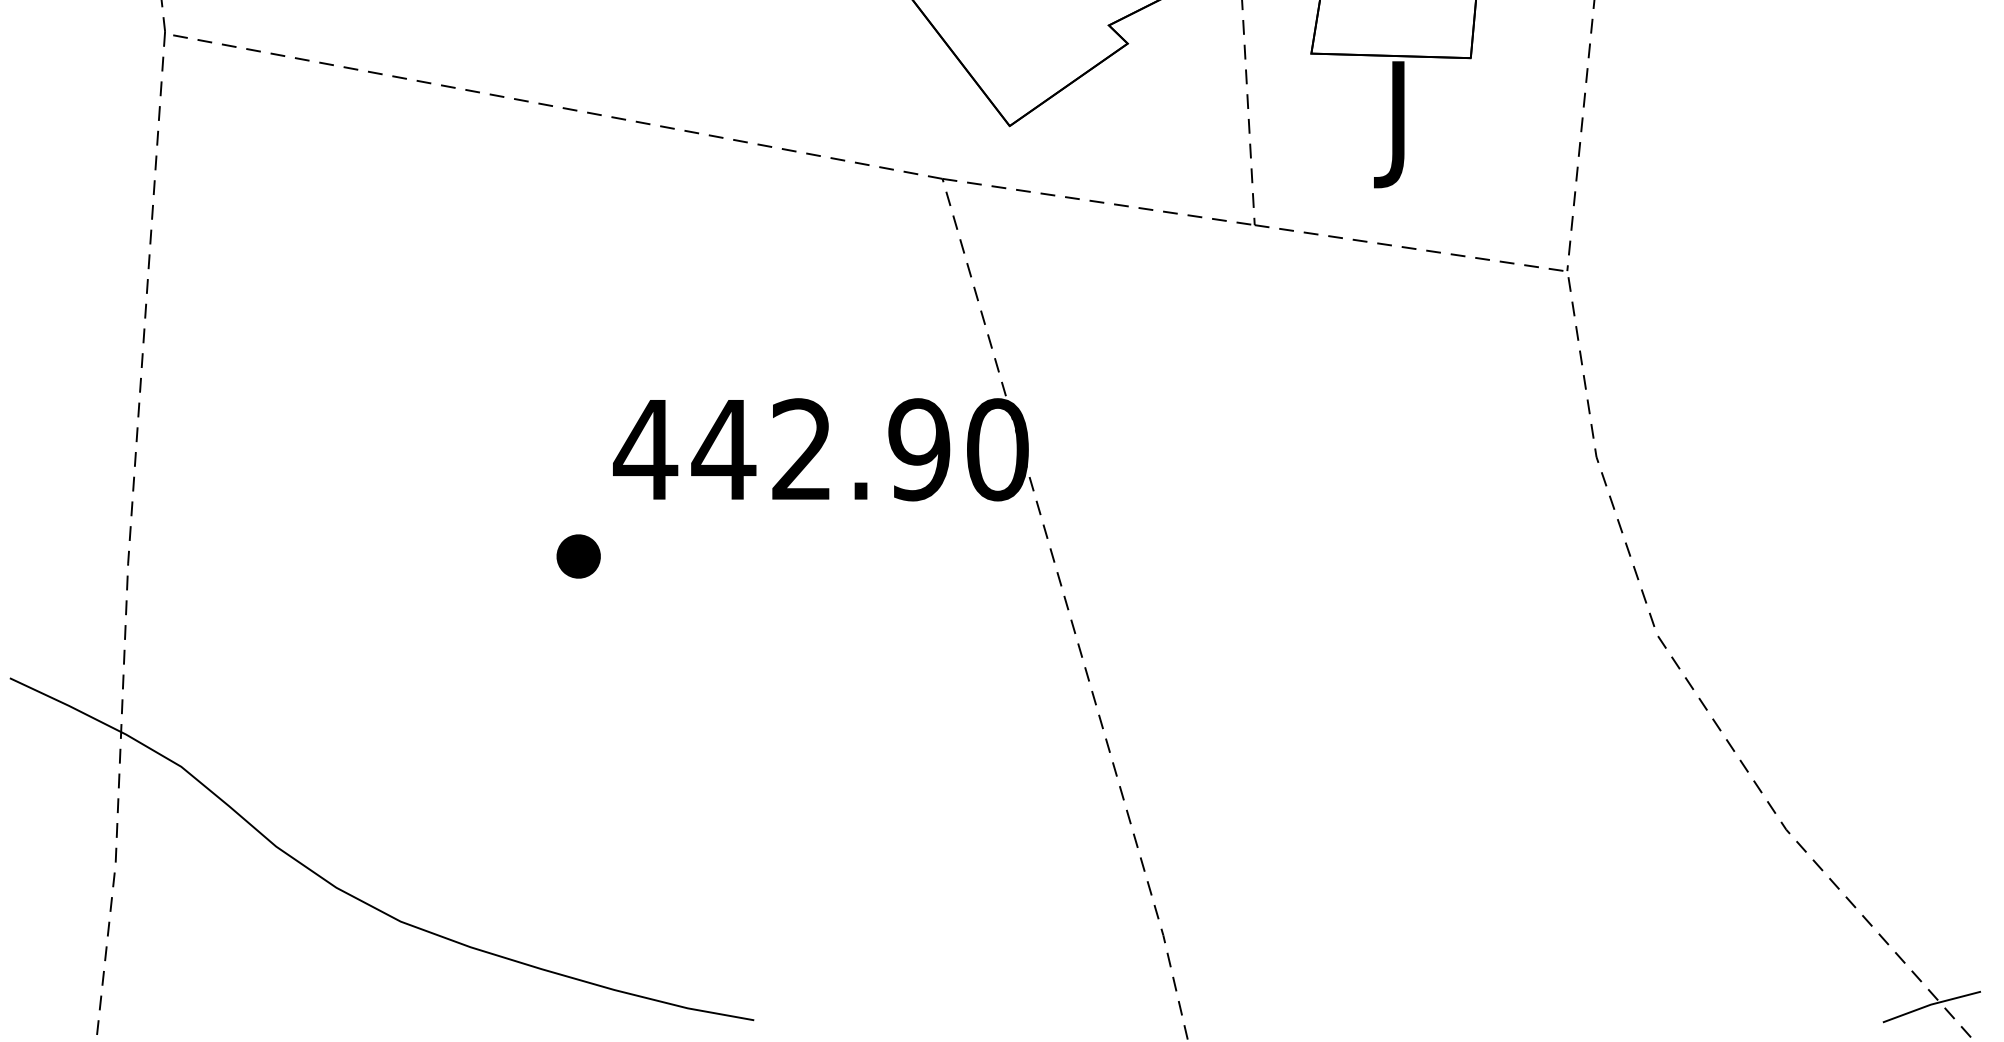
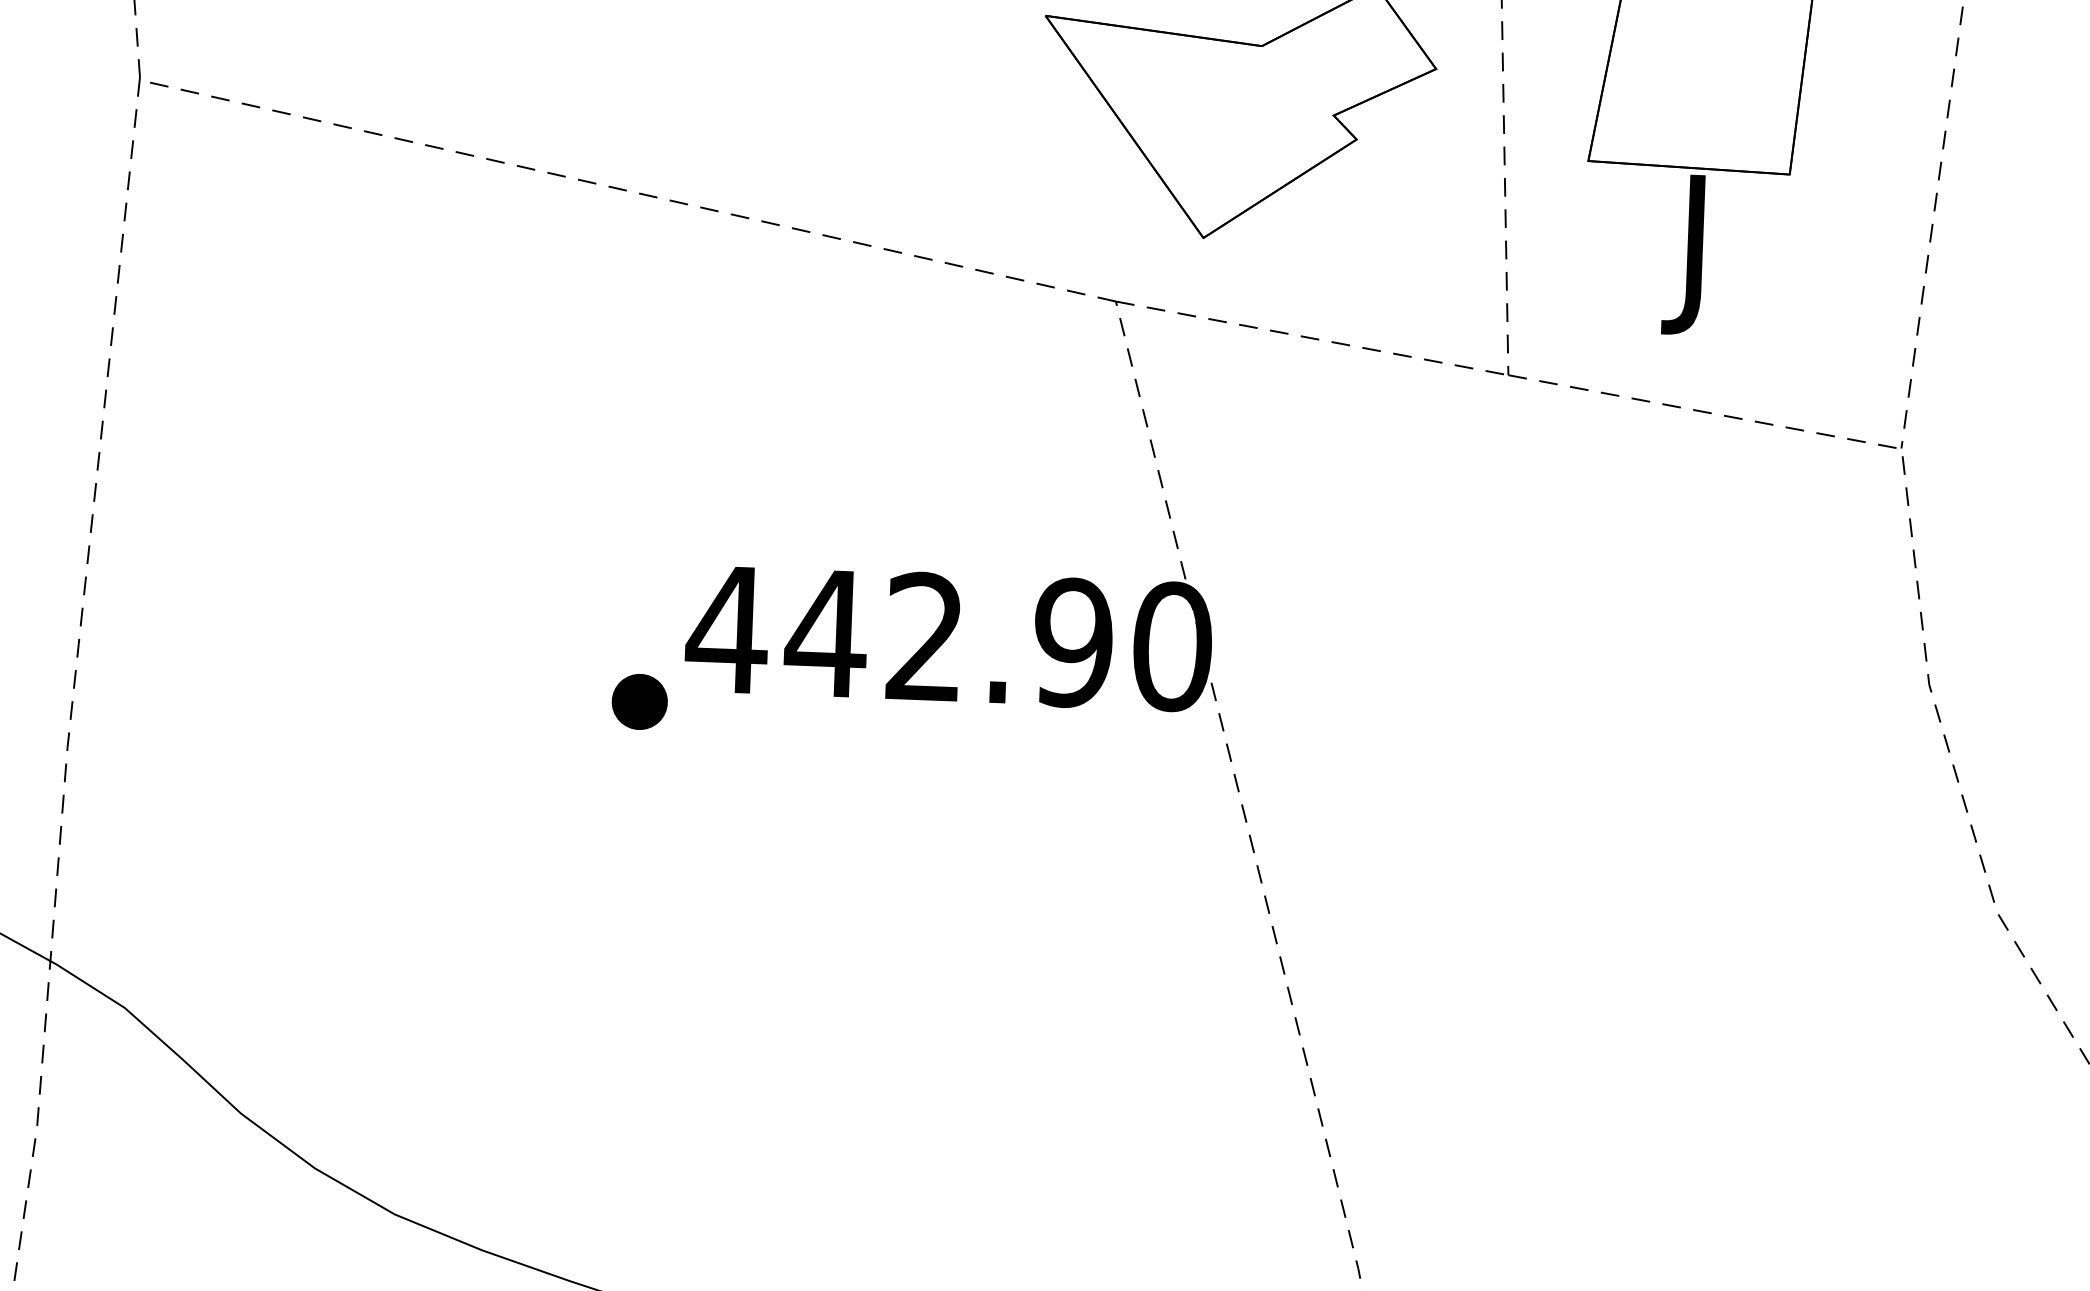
part: (578, 556) -> (639, 701), moved

